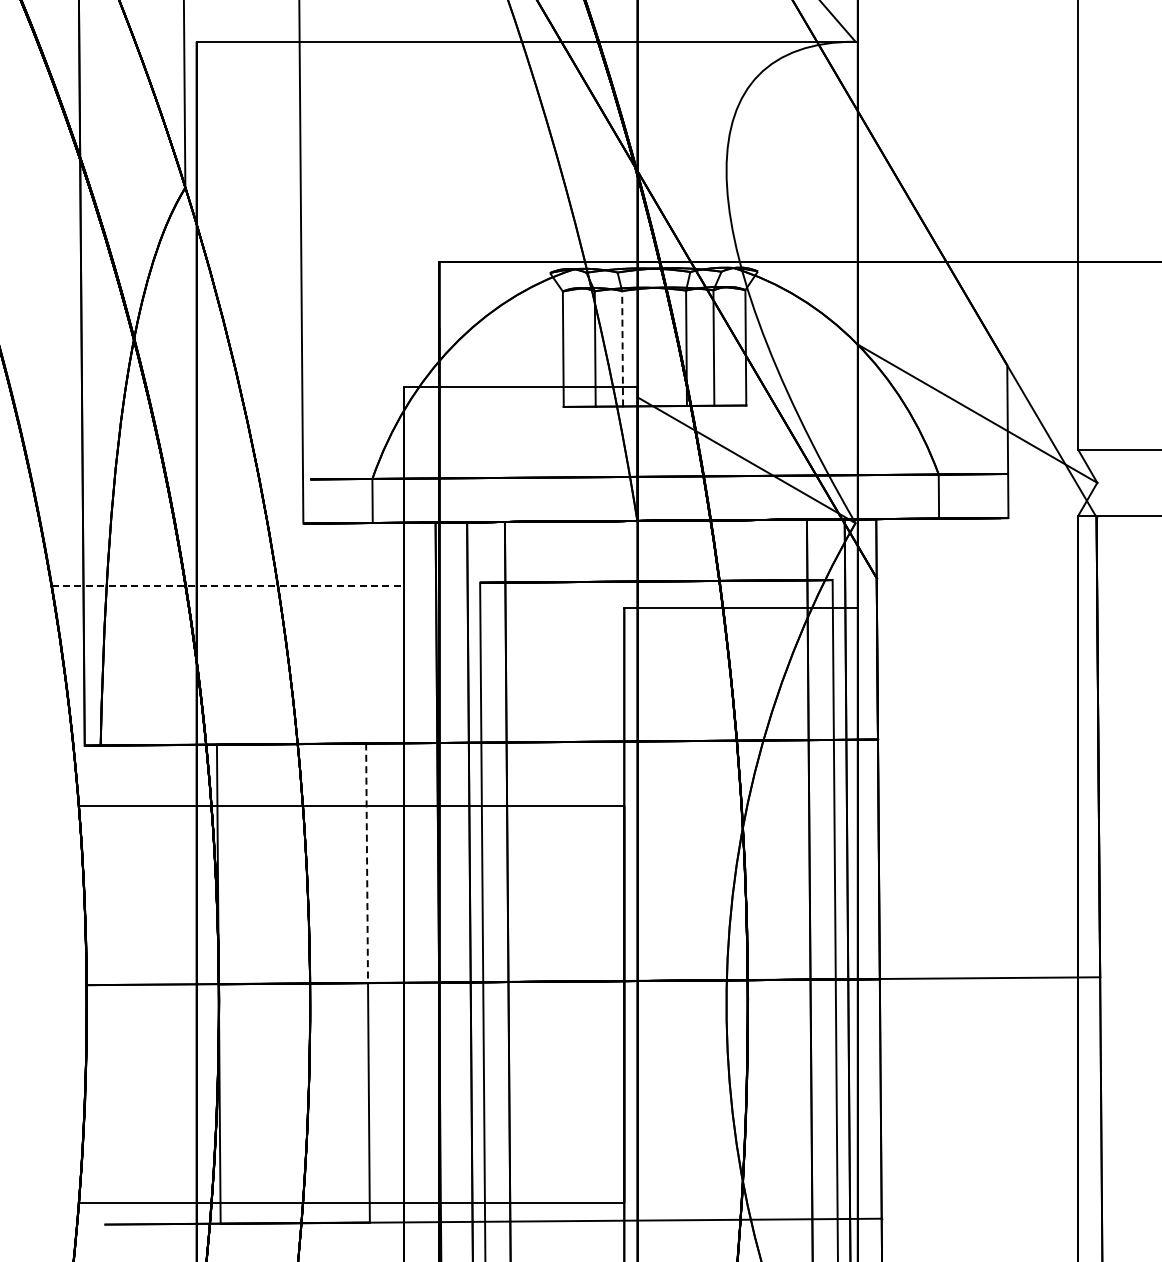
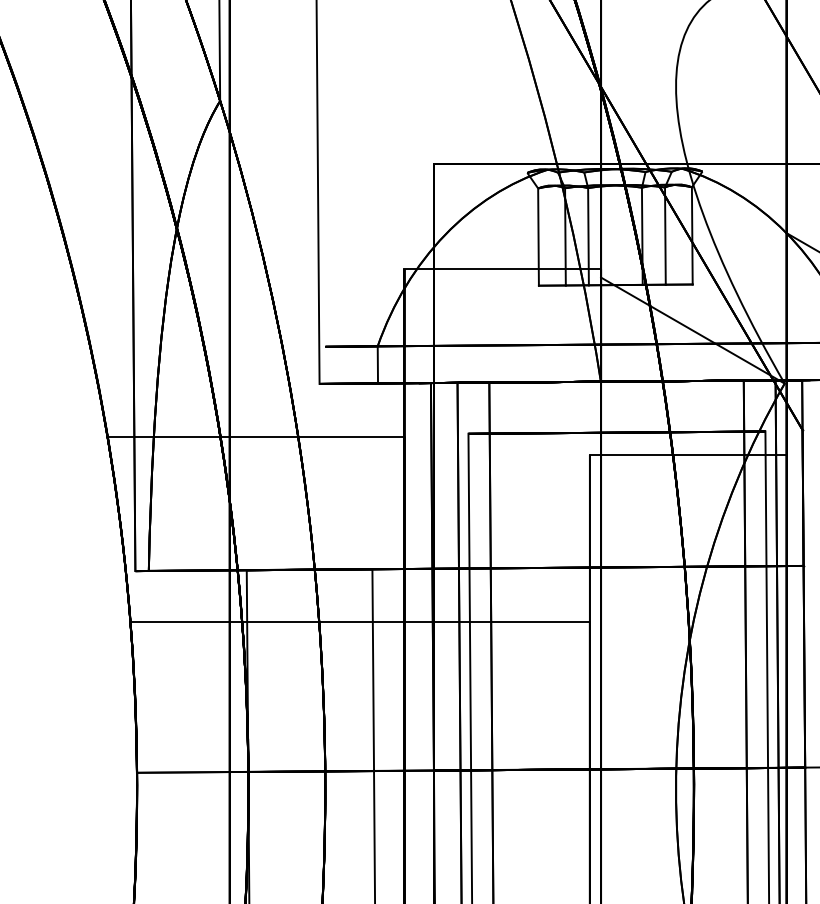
line: (622, 348) -> (588, 236), dashed -> solid
line: (228, 585) -> (256, 436), dashed -> solid
line: (367, 863) -> (373, 670), dashed -> solid

